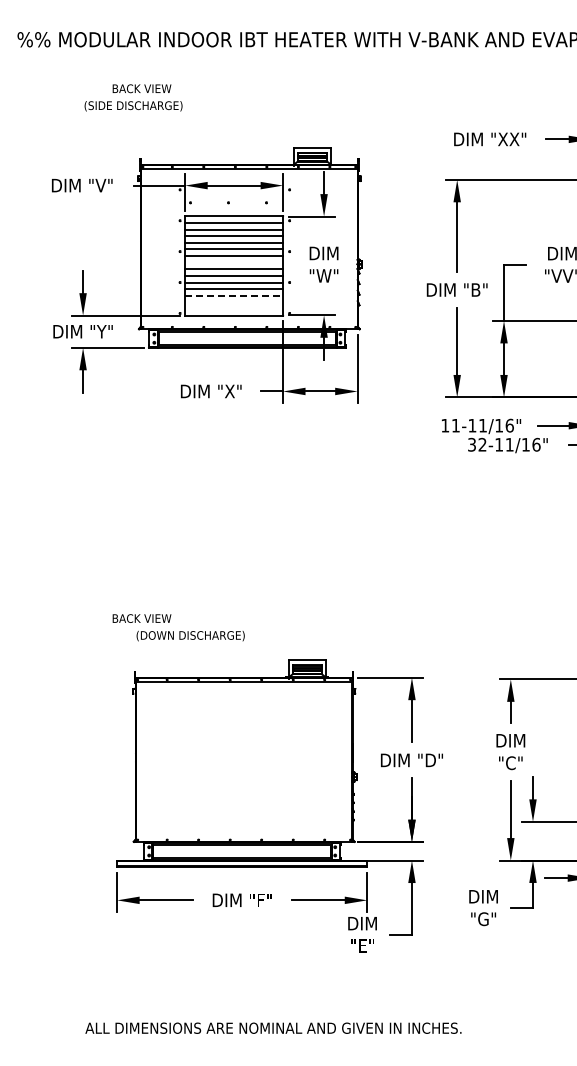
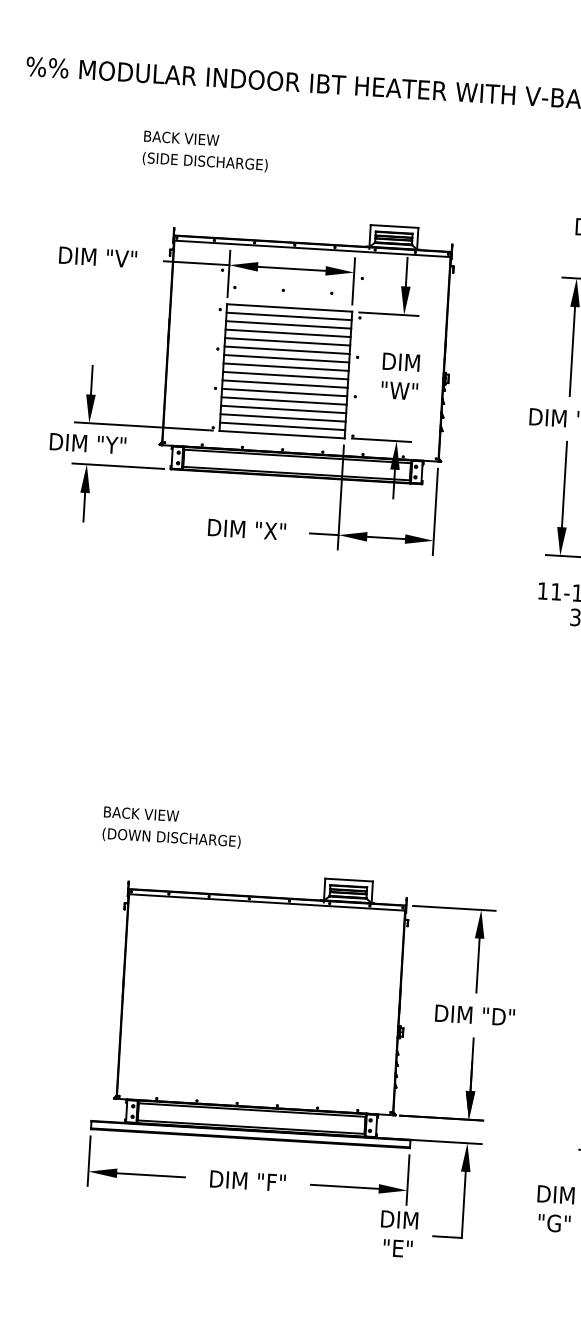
text: (133, 106) -> (205, 162), moved
line: (234, 262) -> (286, 366), added
line: (234, 295) -> (283, 409), dashed -> solid
line: (234, 302) -> (283, 417), added
line: (234, 309) -> (282, 426), added
text: (190, 635) -> (171, 837), moved

